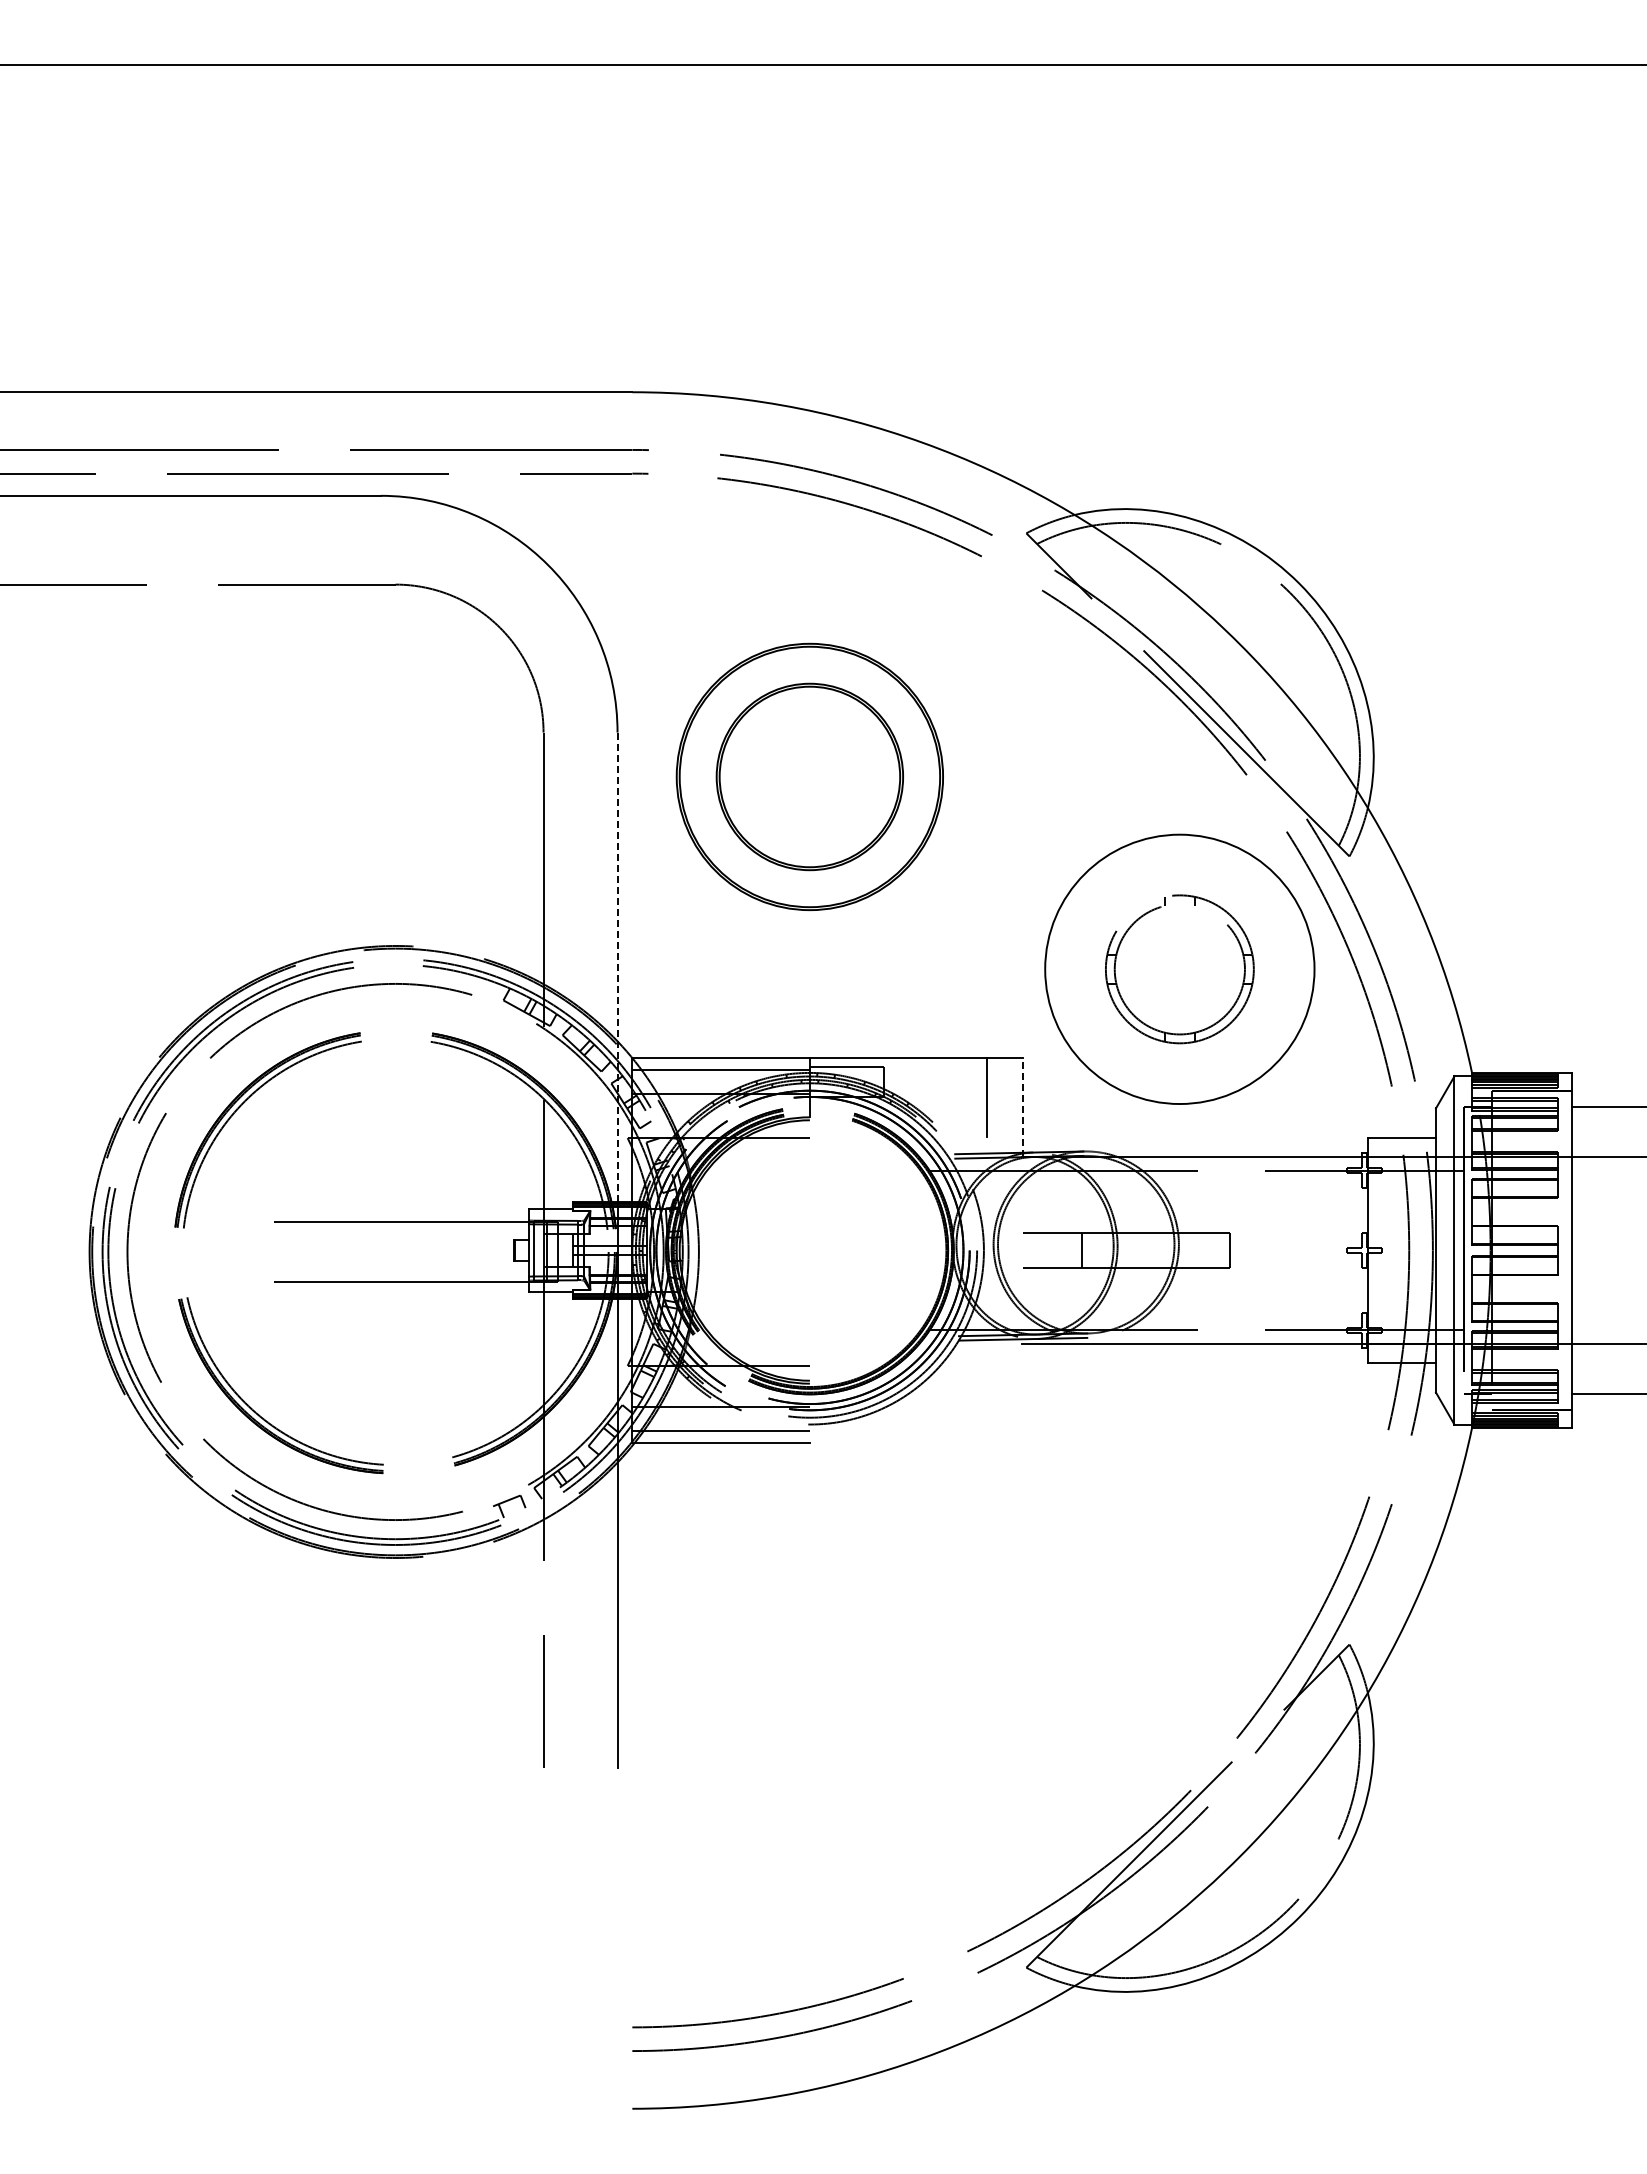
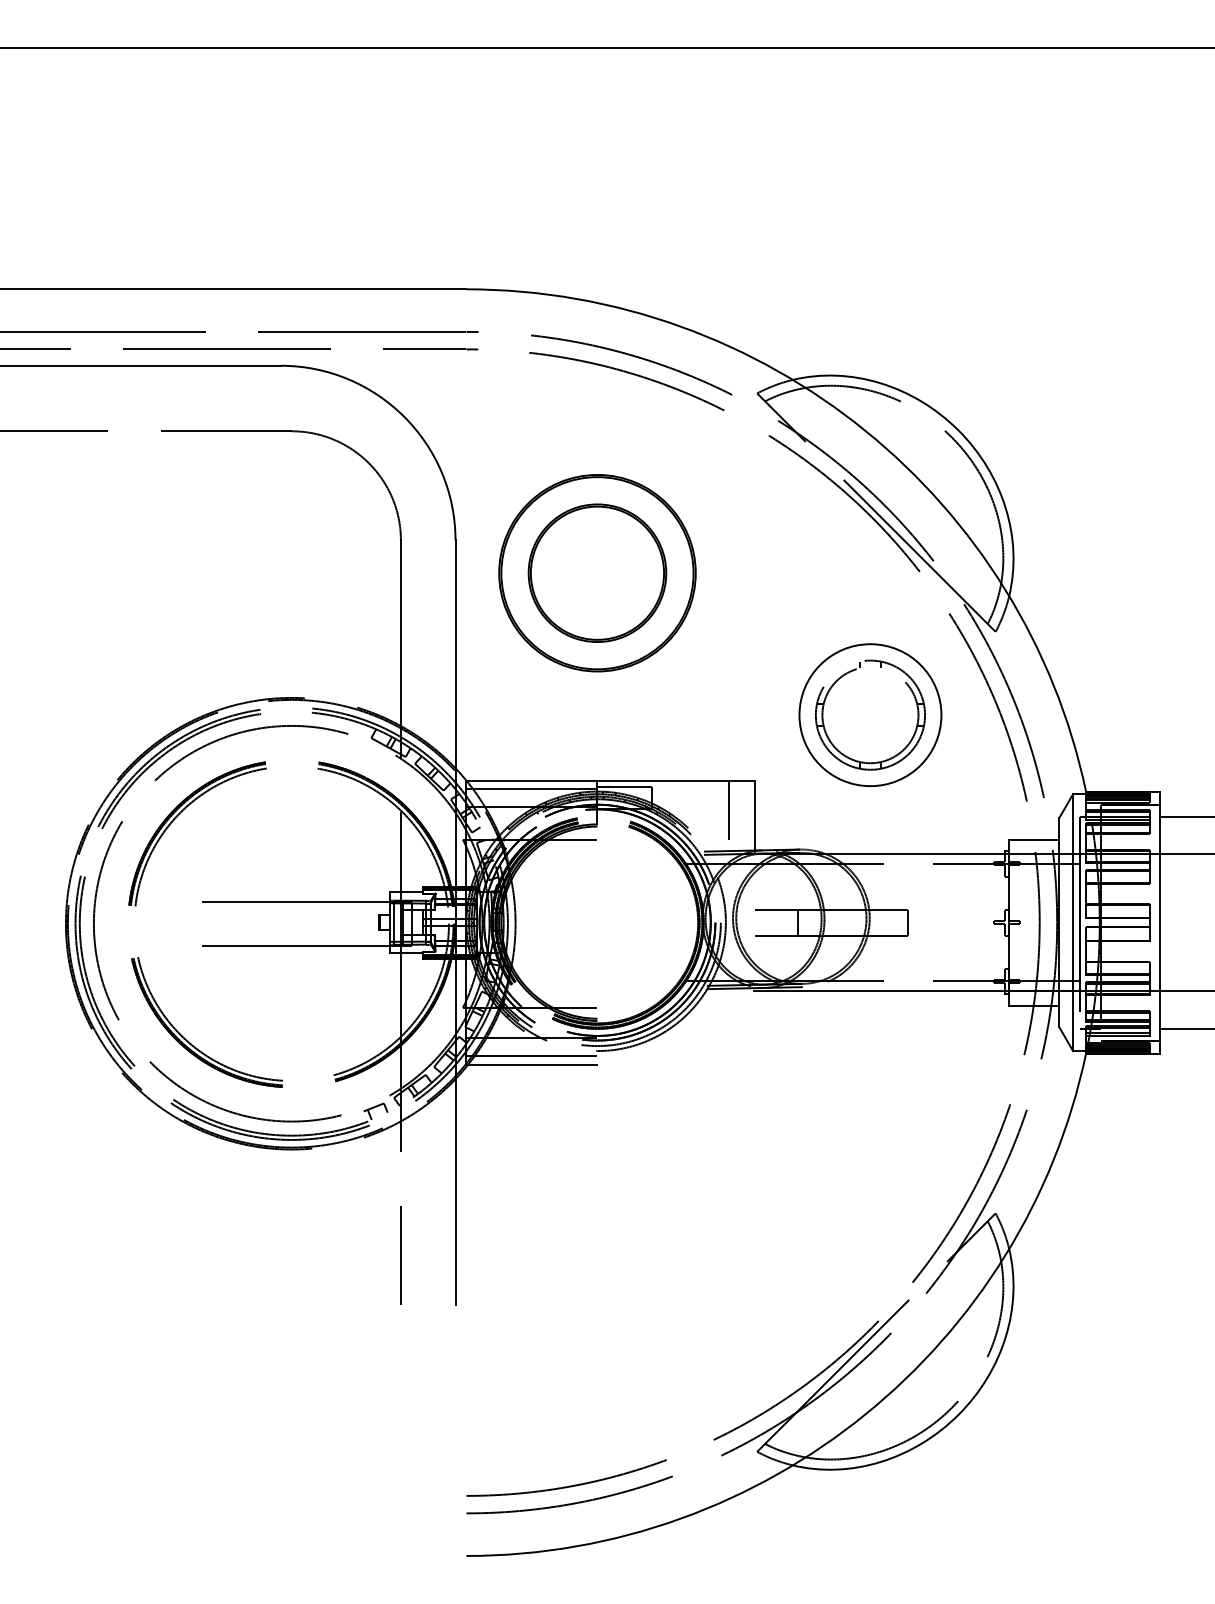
line: (617, 967) -> (455, 713), dashed -> solid
circle: (1179, 969) -> (870, 715), size x0.71
line: (1023, 1107) -> (755, 817), dashed -> solid

